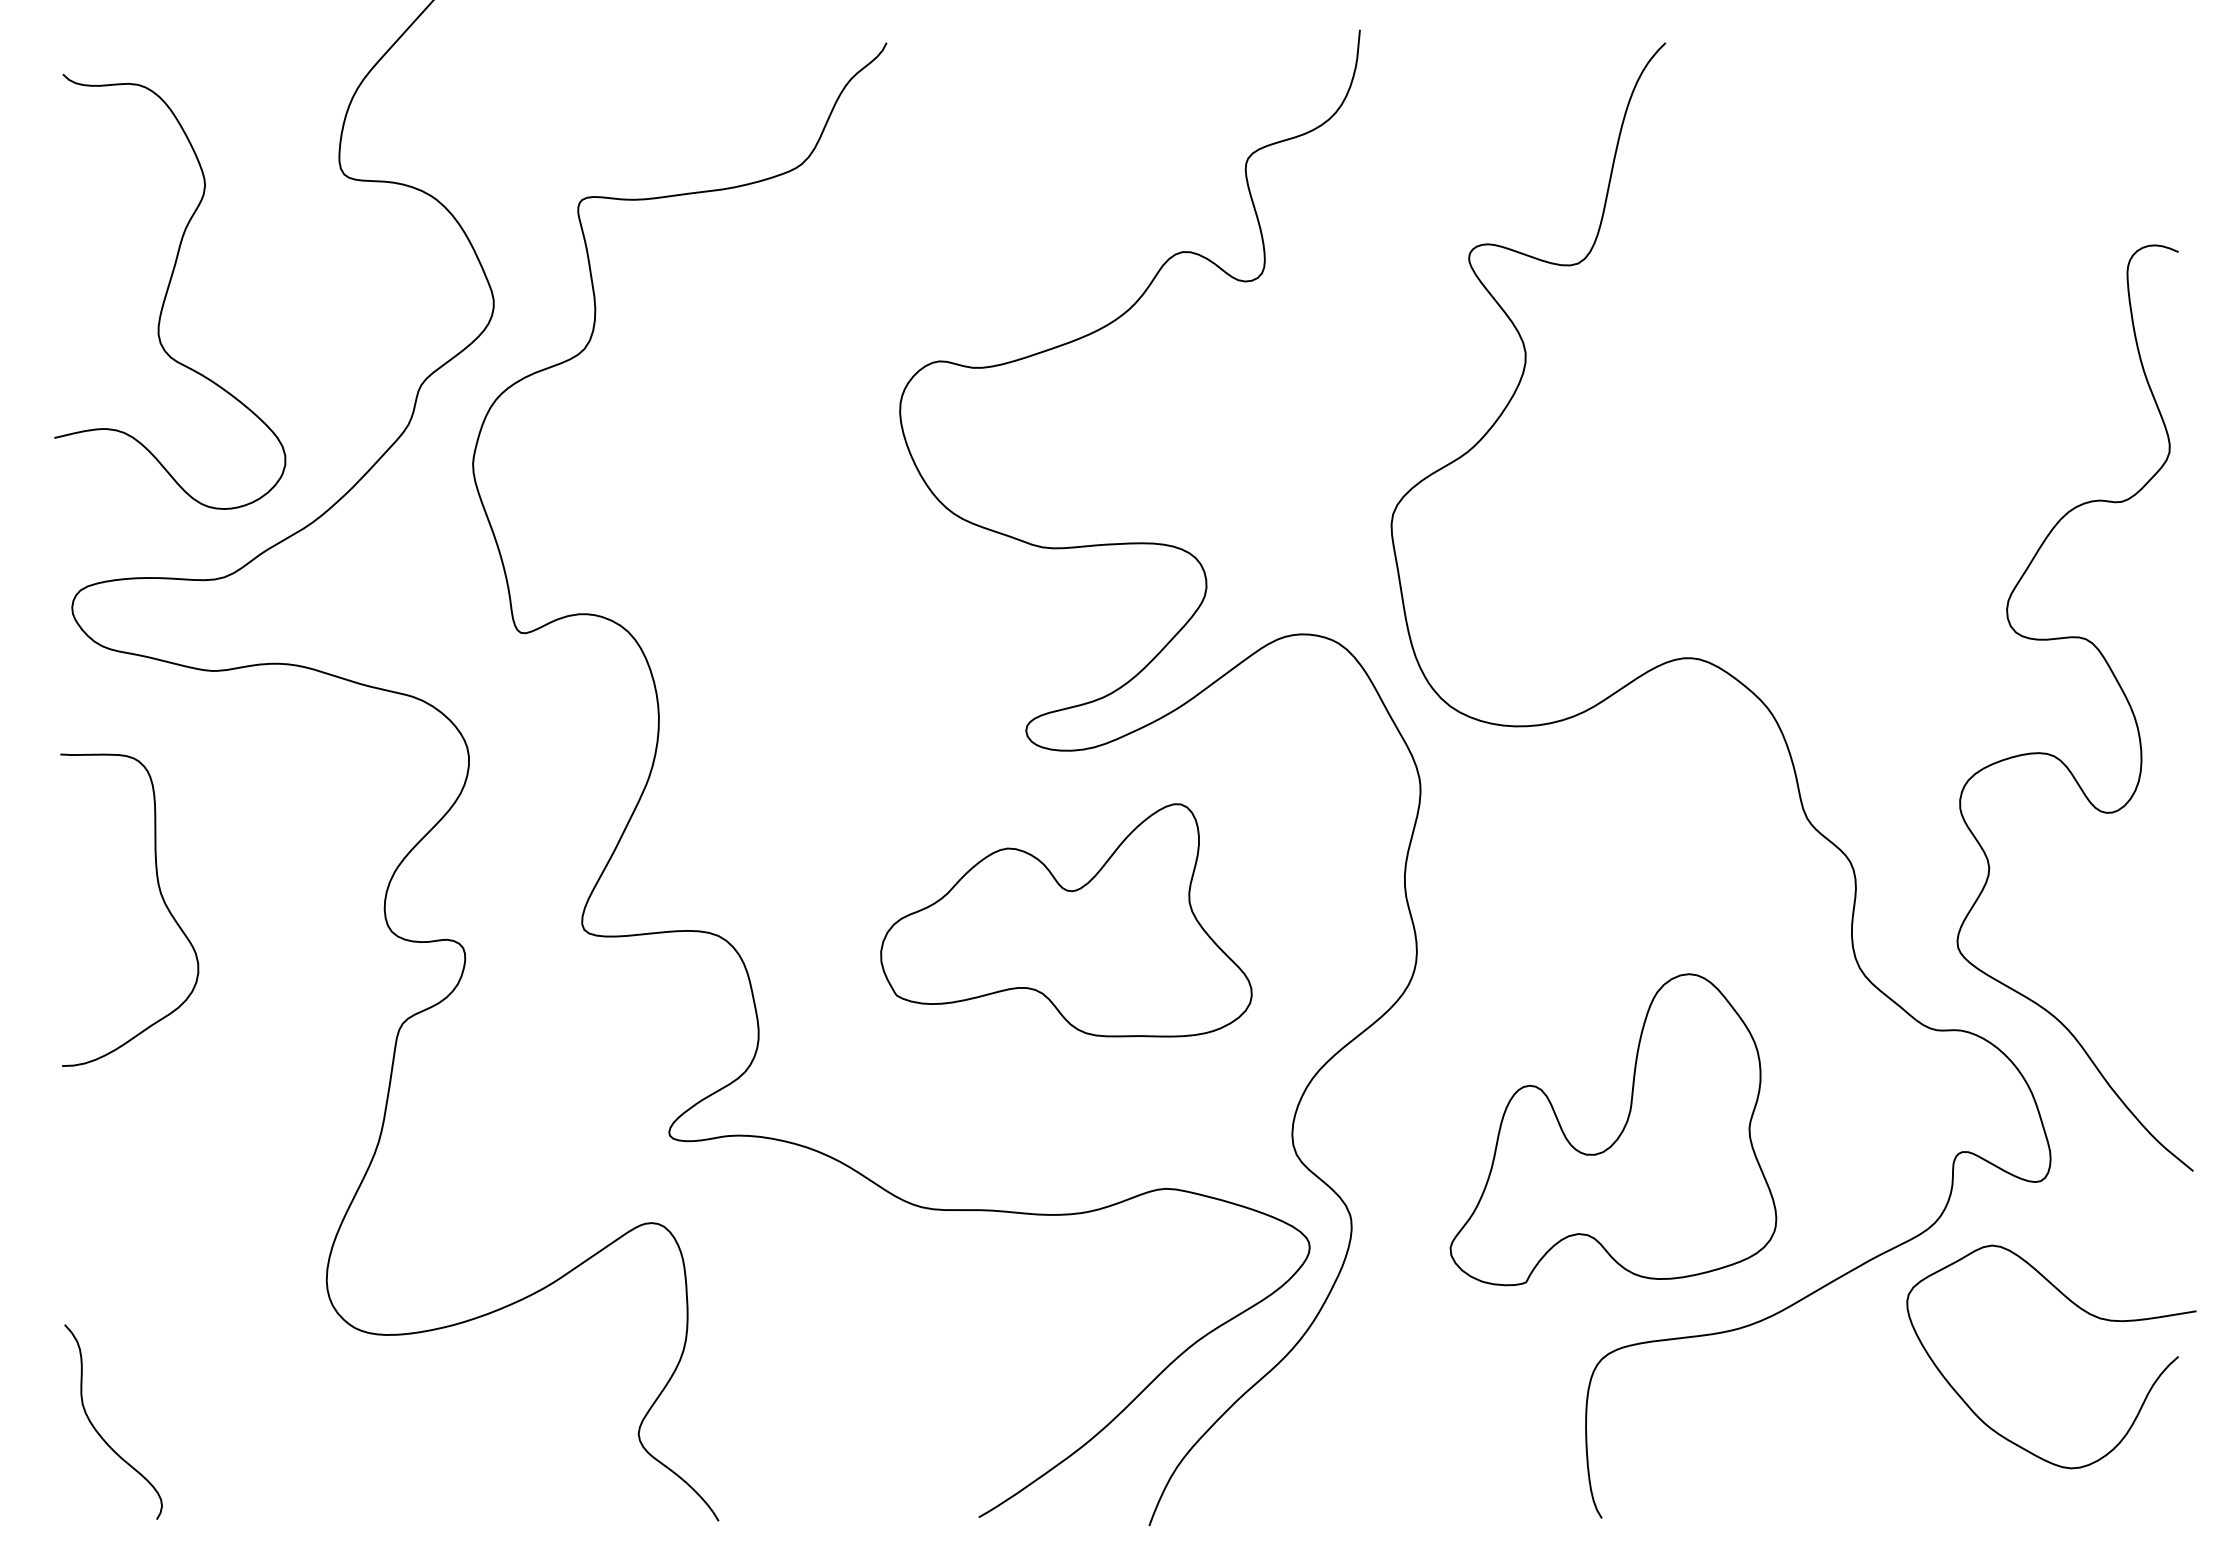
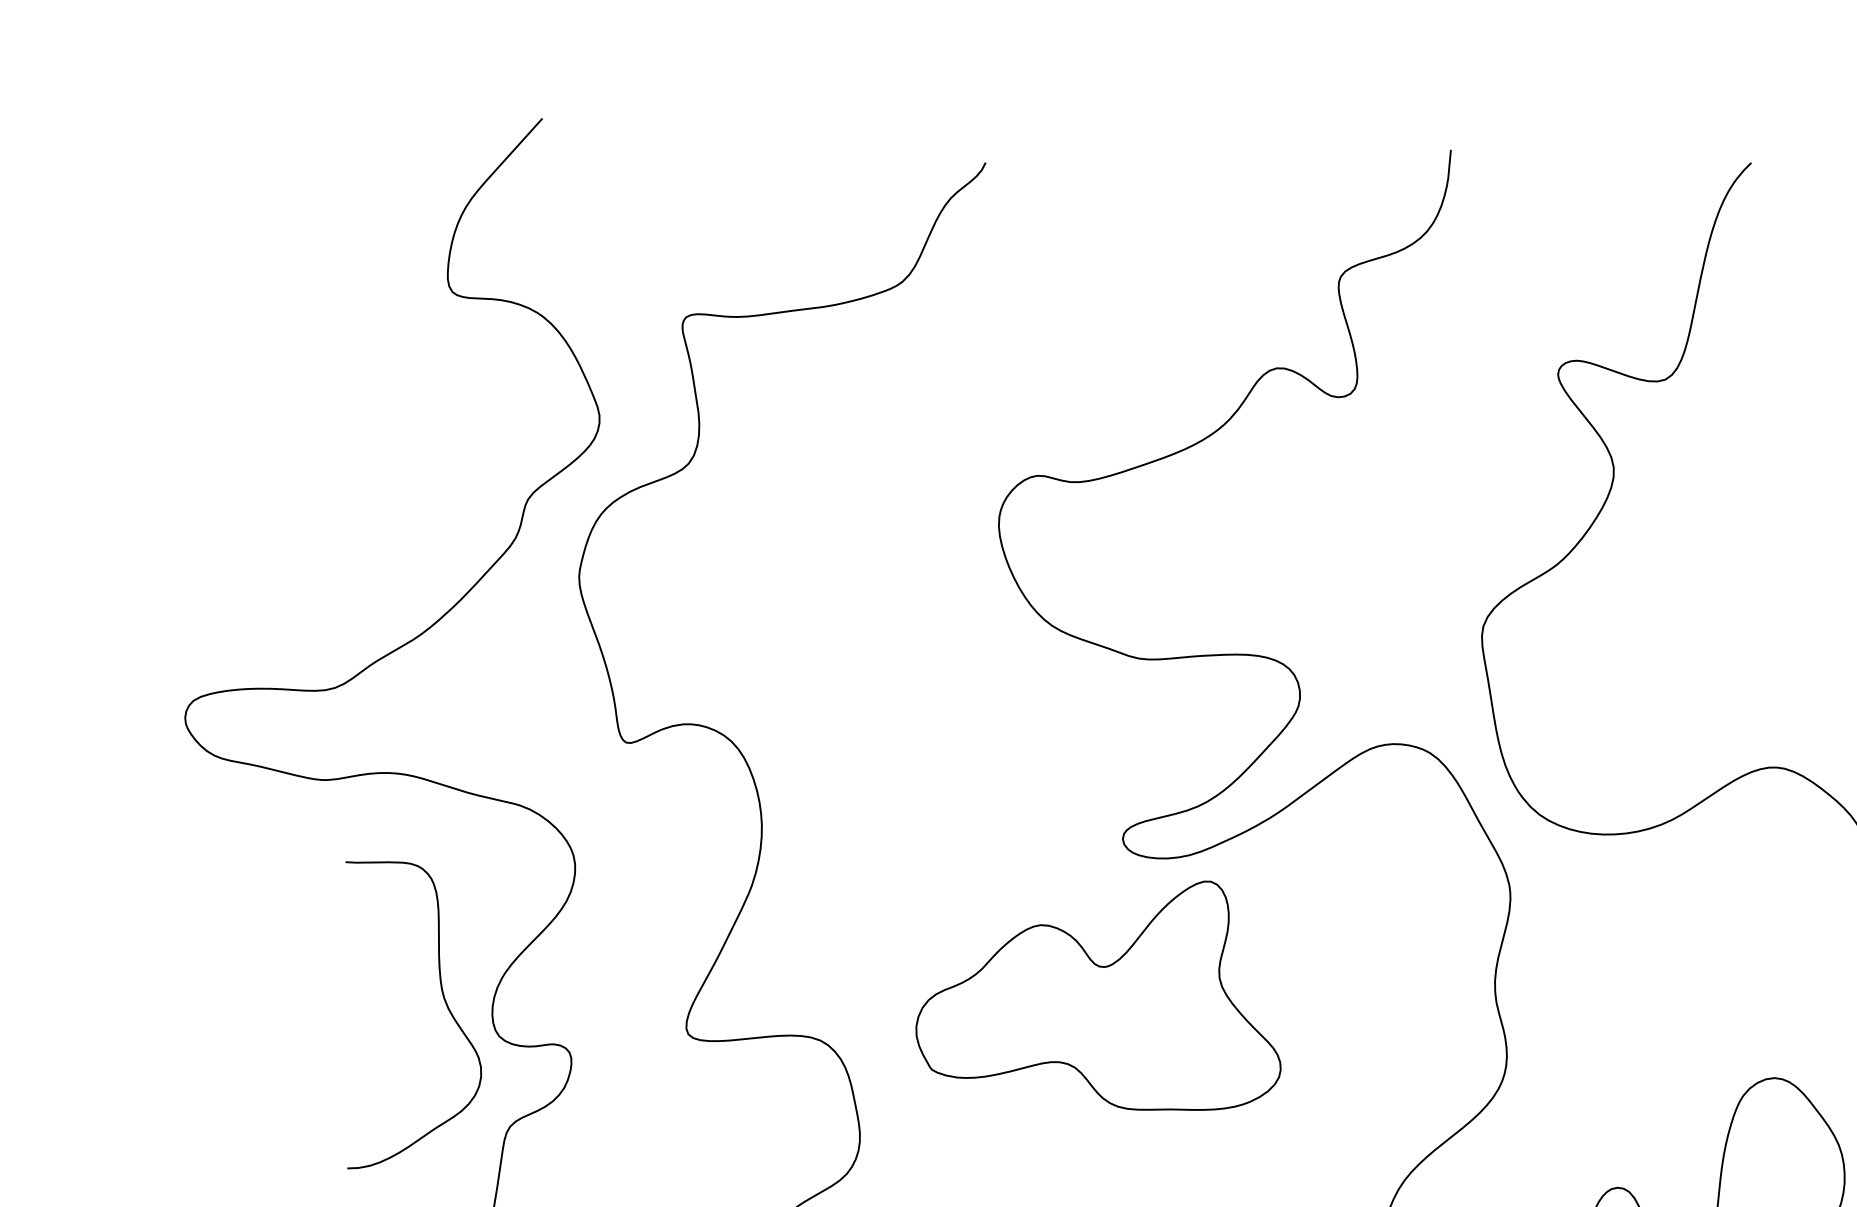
curve: (168, 290) -> (279, 406), removed
curve: (160, 895) -> (443, 1000), moved
part: (1066, 920) -> (1098, 995), moved

